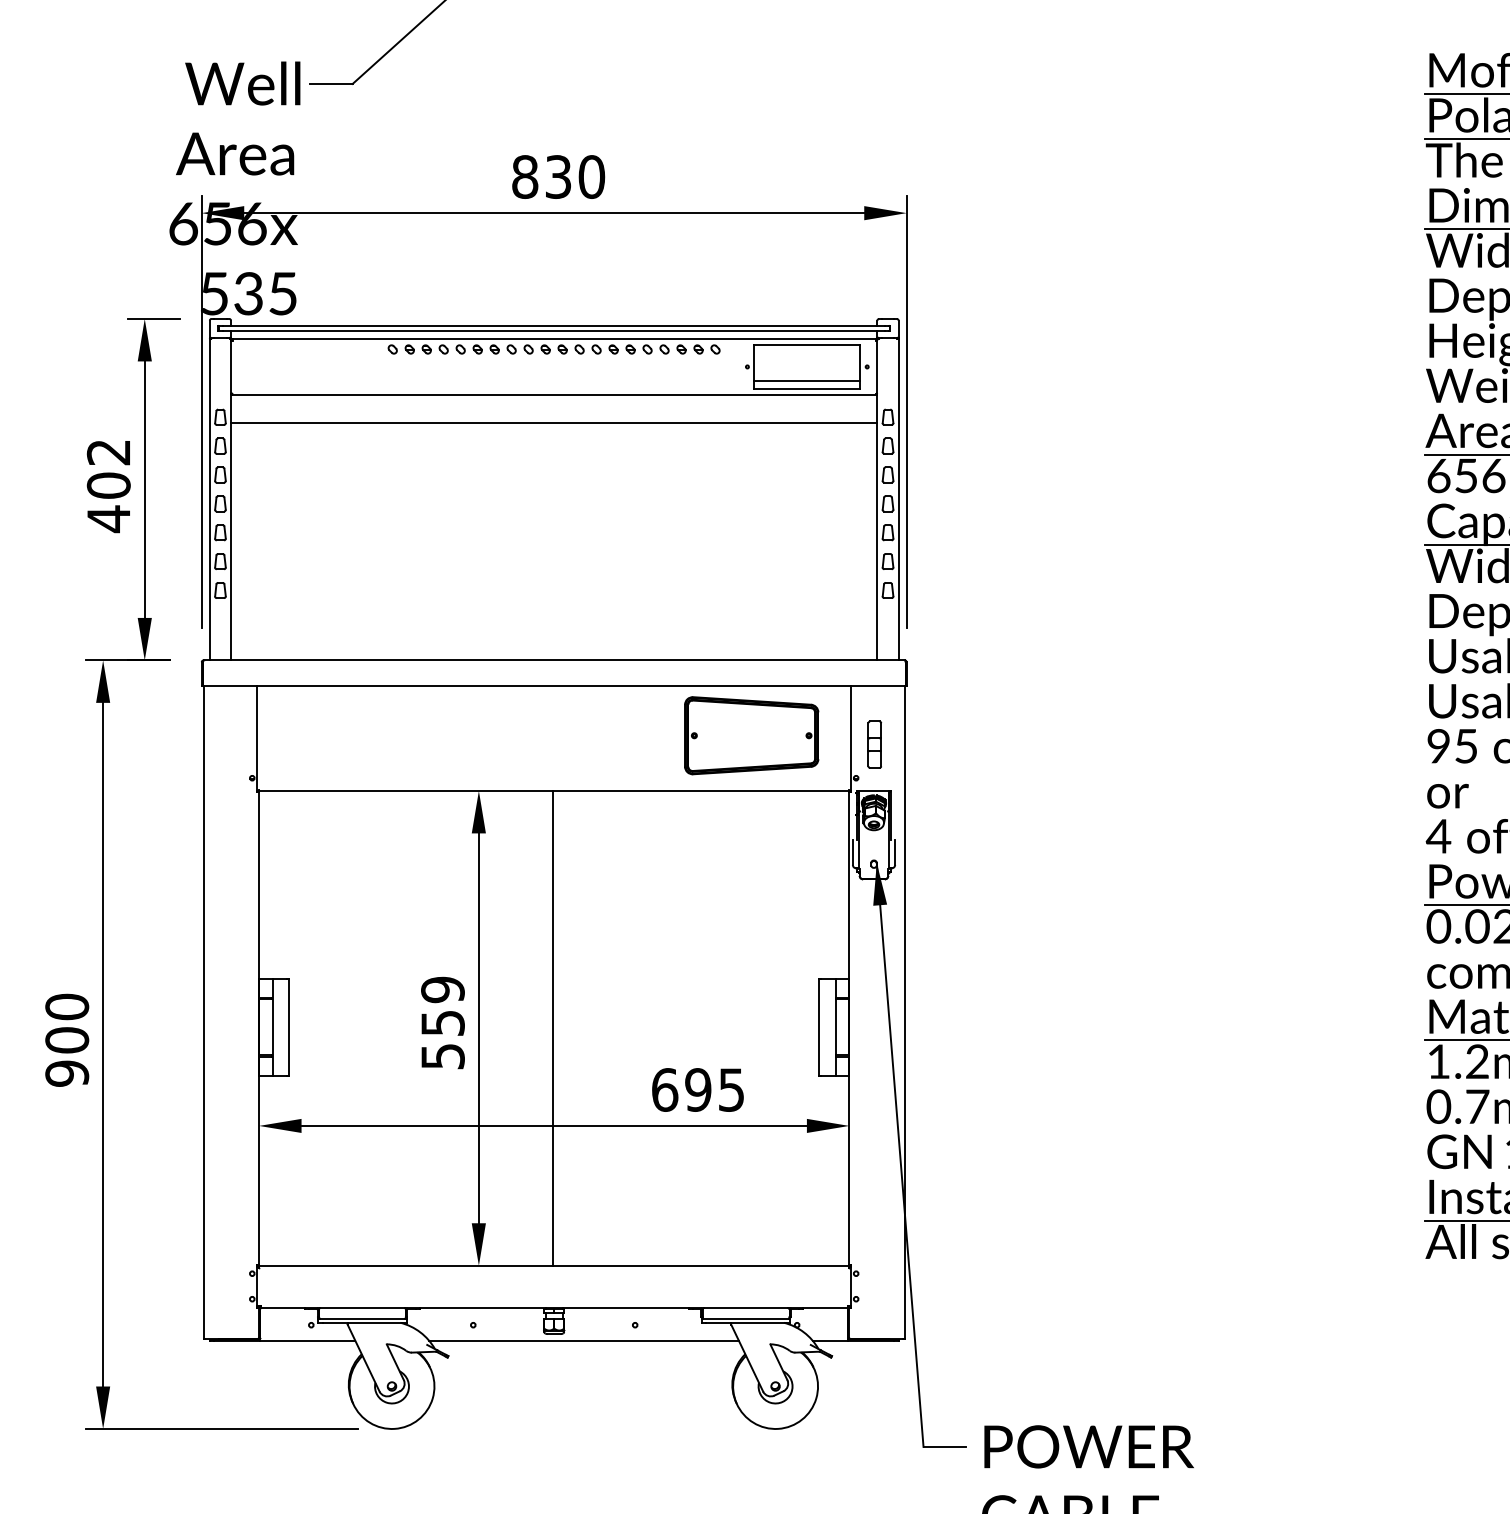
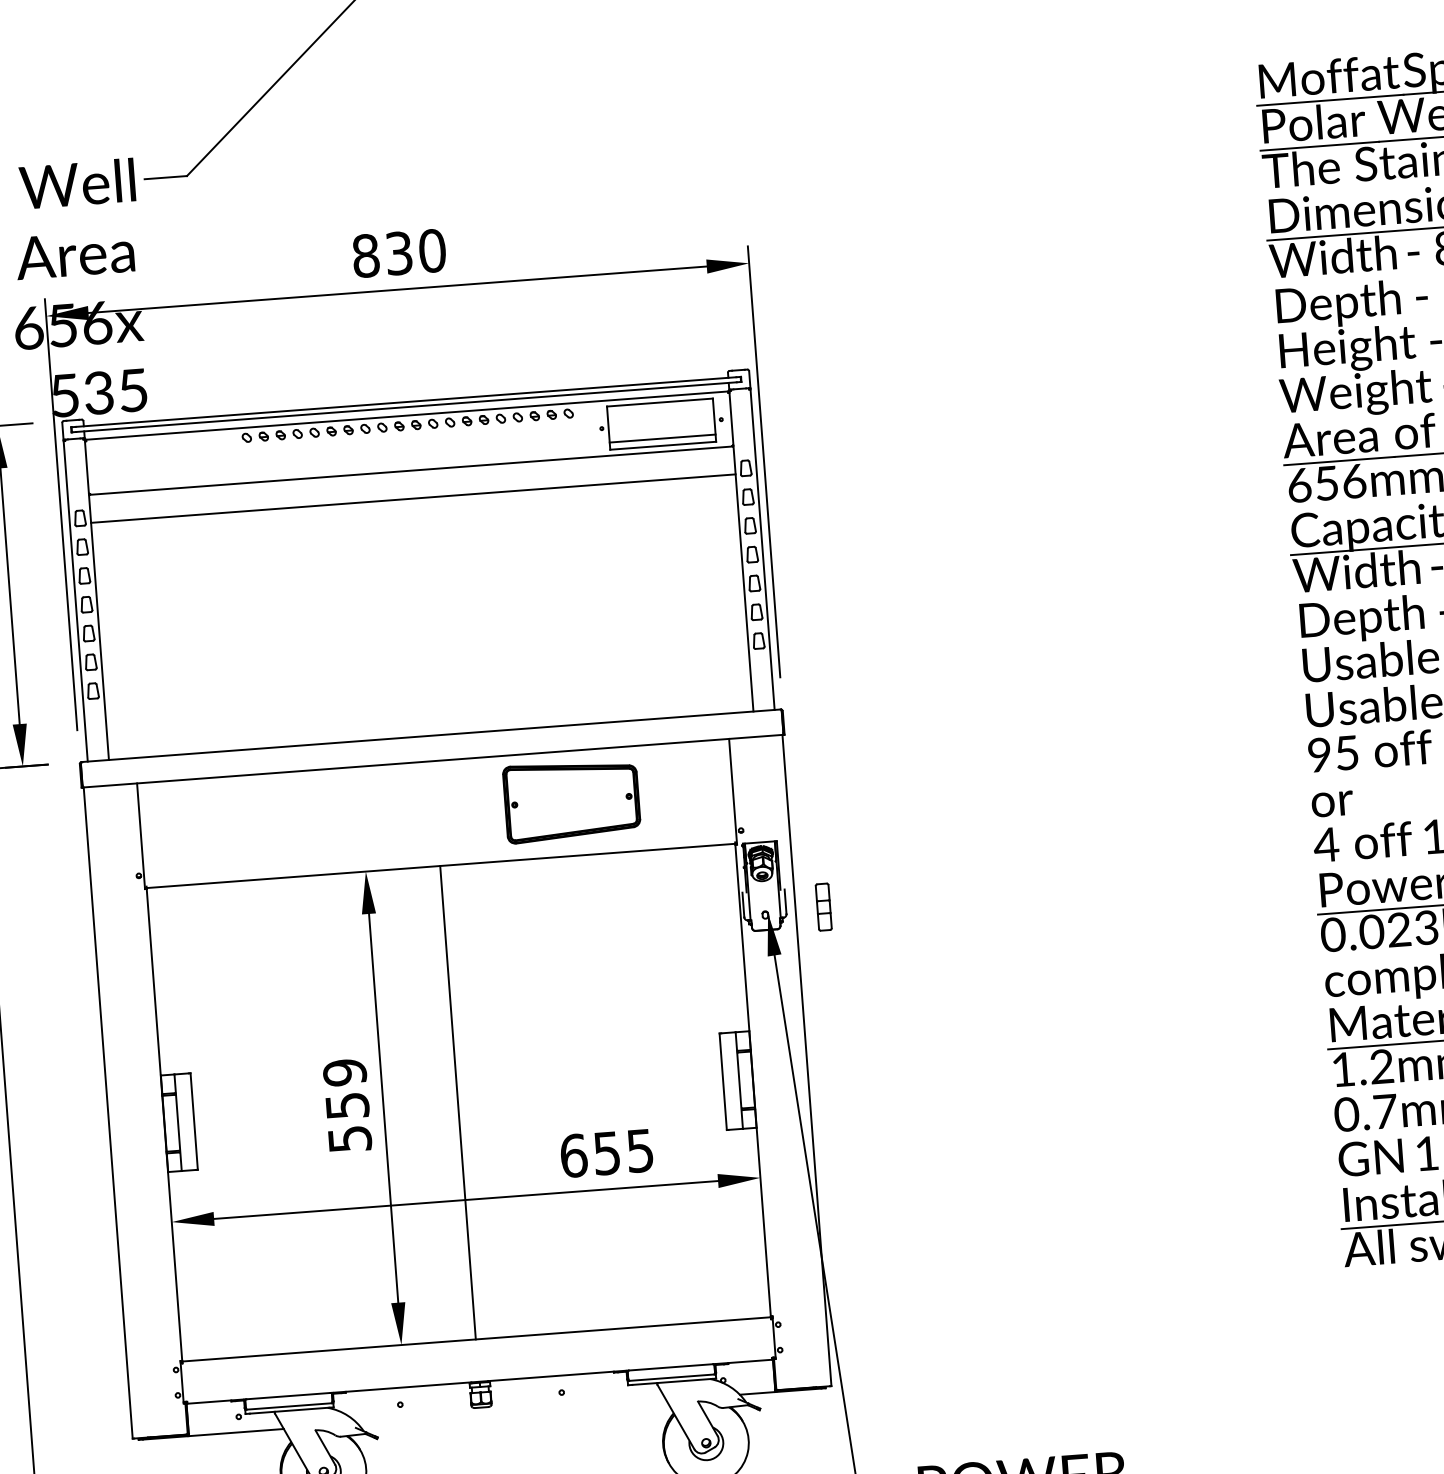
part: (751, 735) -> (571, 800), moved
part: (874, 744) -> (823, 906), moved
text: (698, 1089) -> (607, 1152), 695 -> 655
line: (583, 1340) -> (511, 1411), removed

